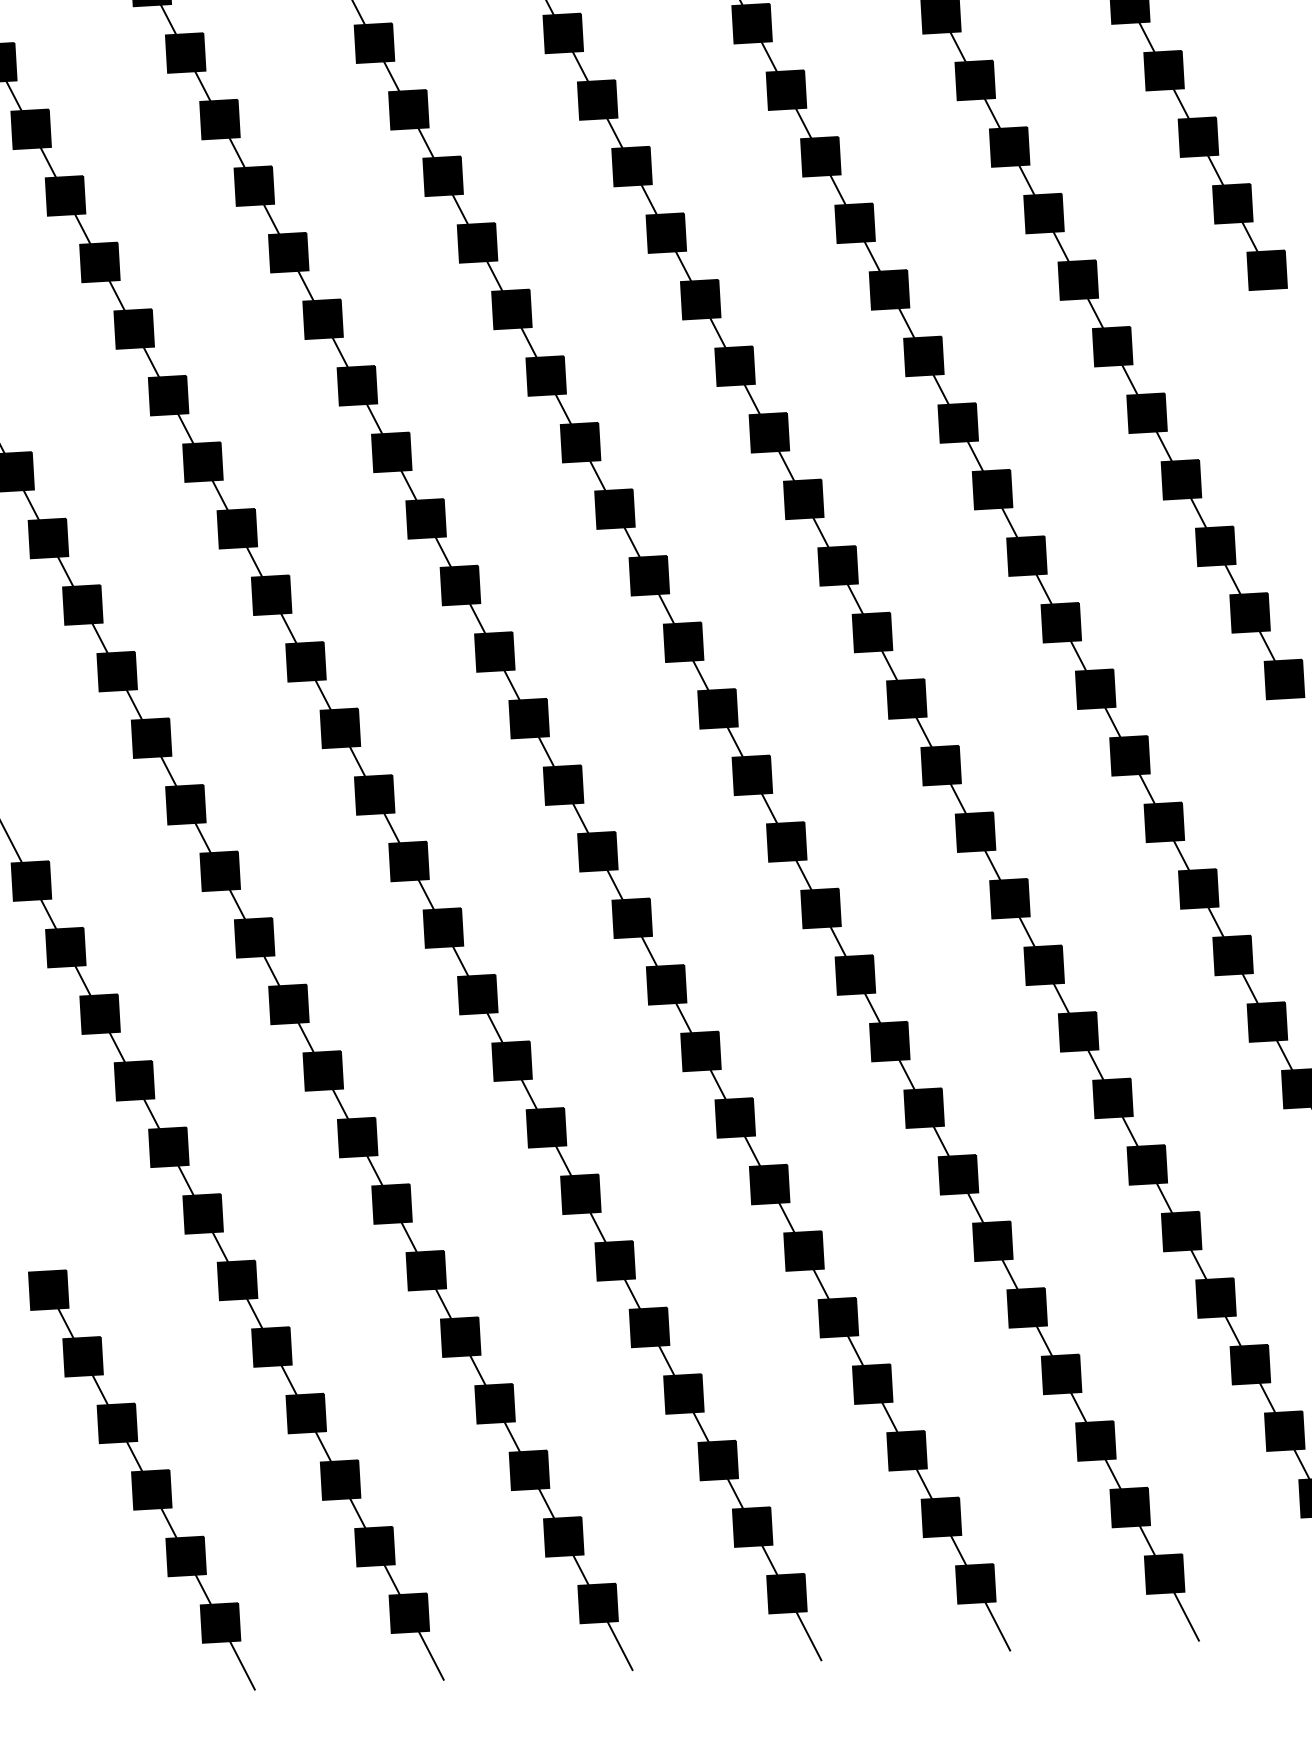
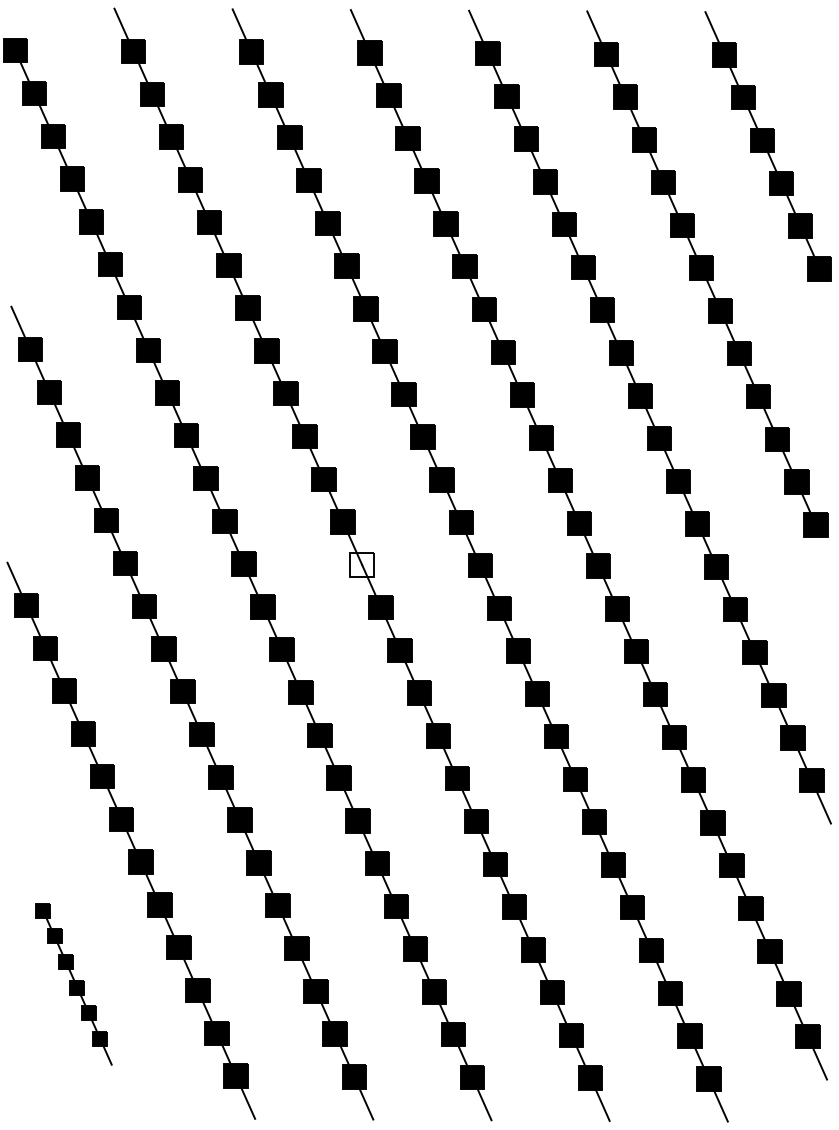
fill: (562, 784) -> (361, 564), removed
part: (141, 1481) -> (73, 984), size x0.6

